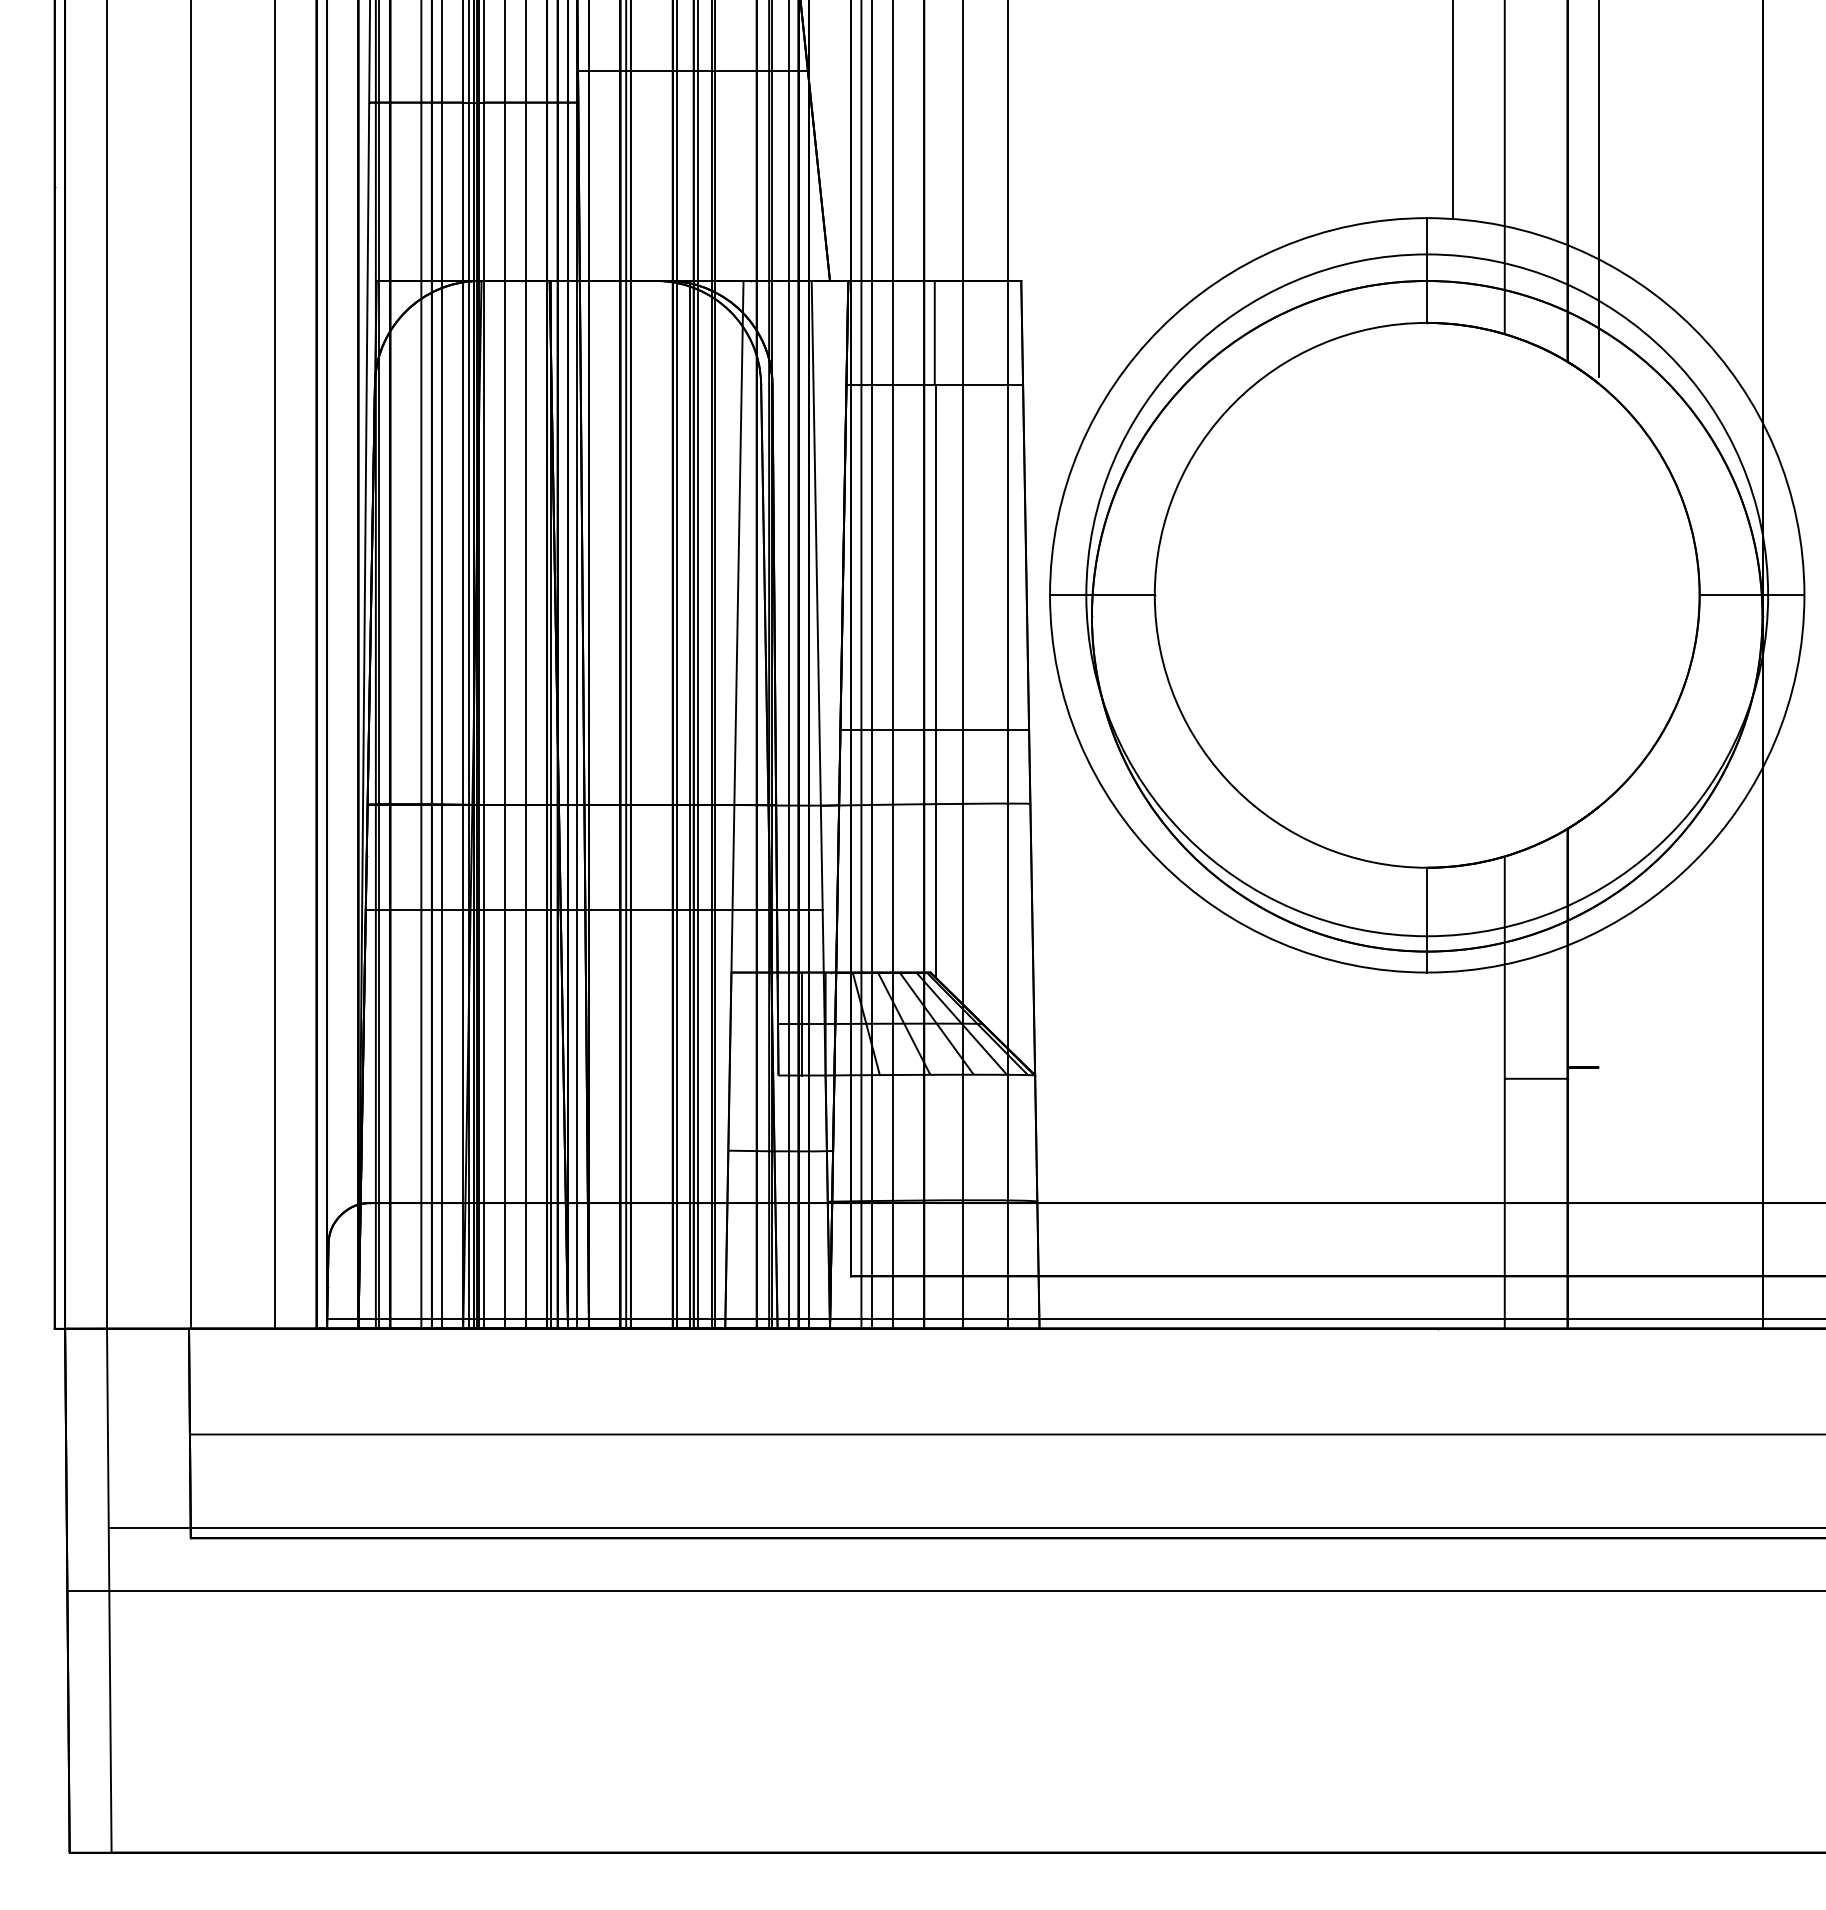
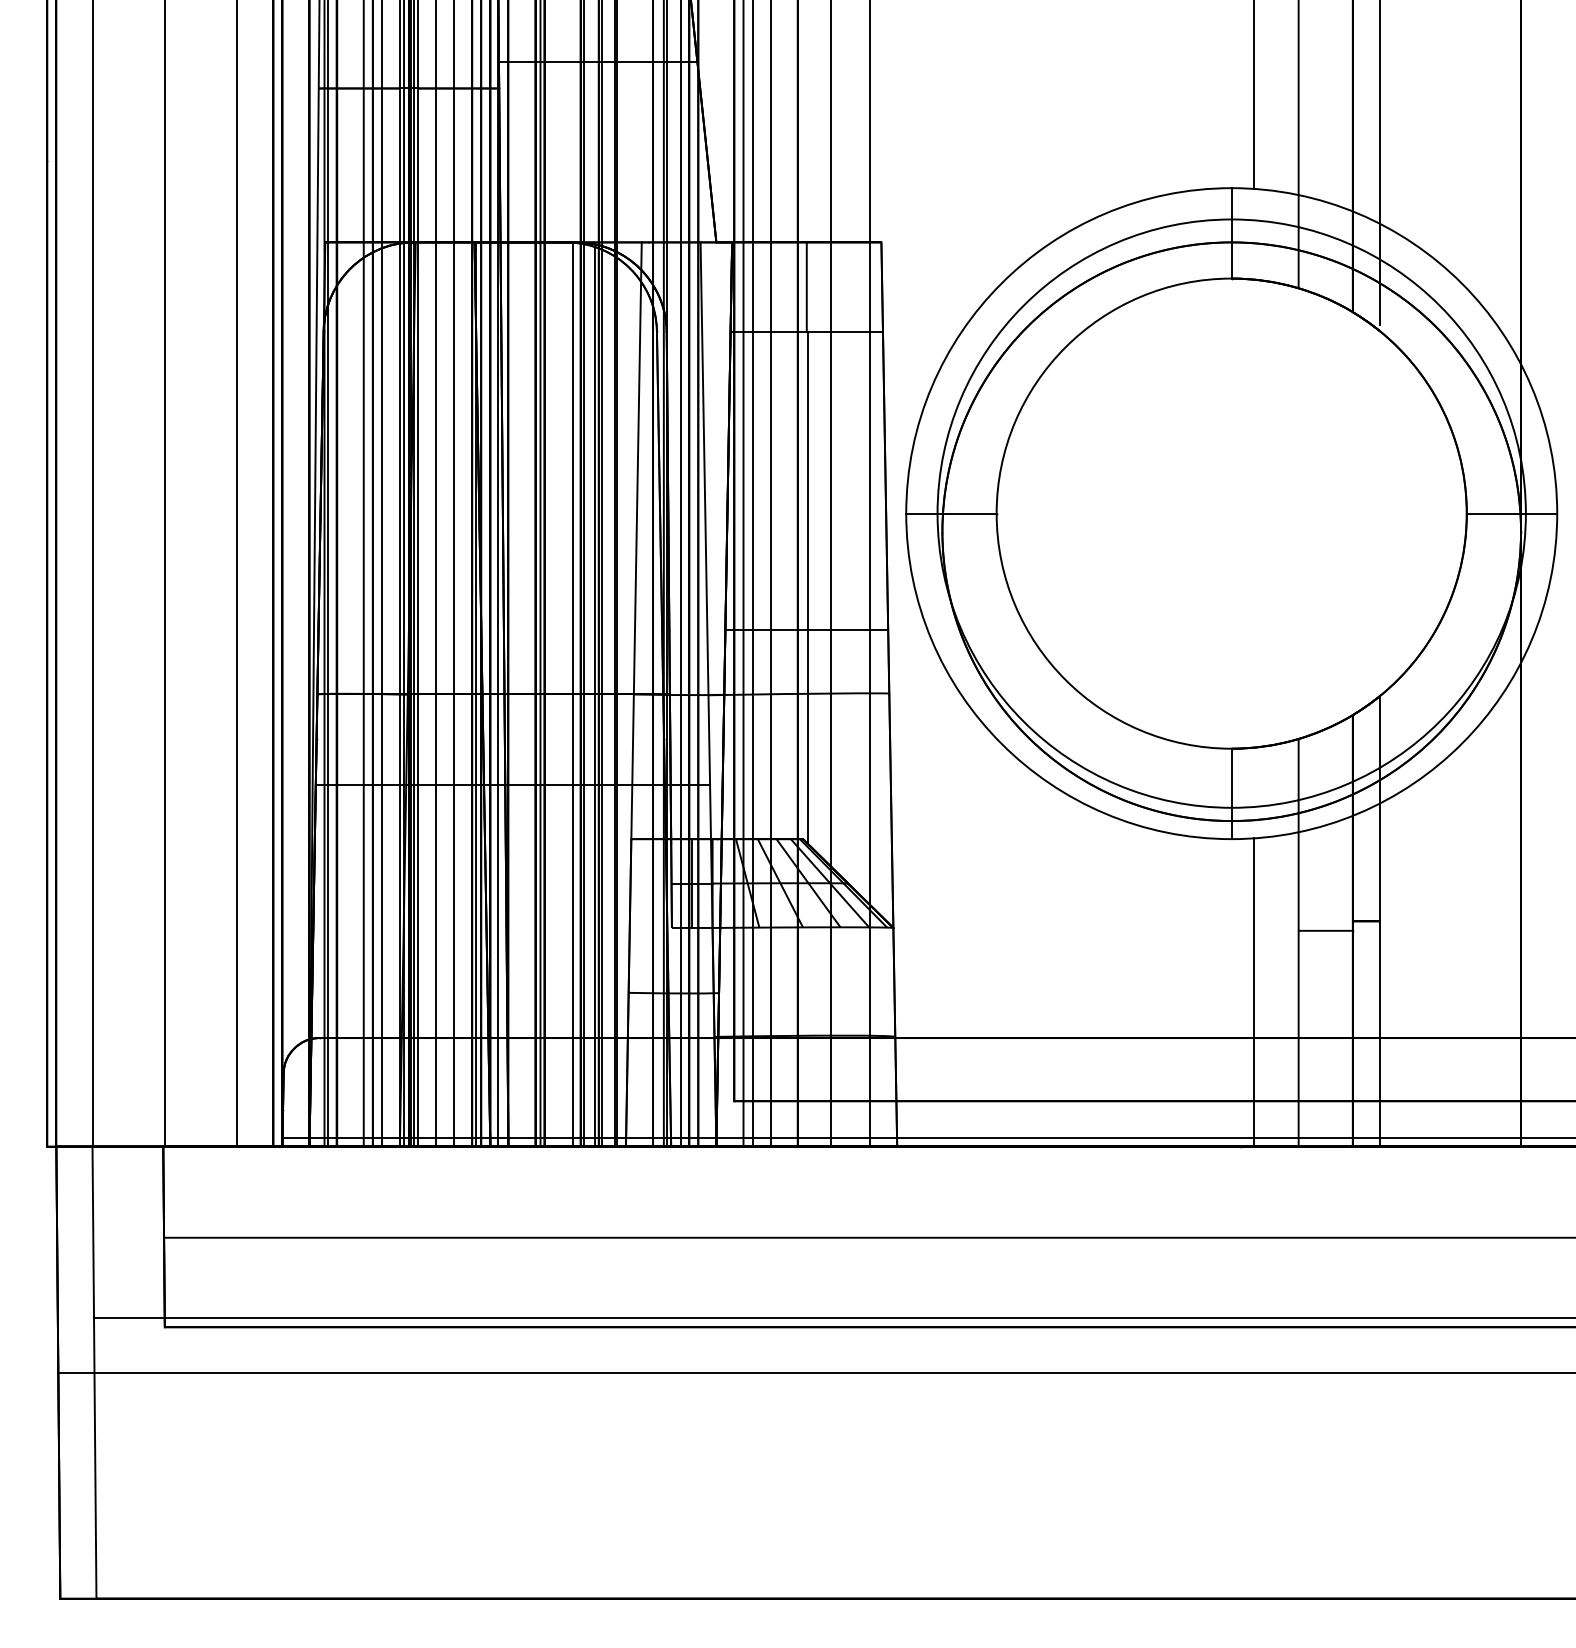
line: (663, 804) -> (572, 694), added
line: (1599, 1067) -> (1380, 921), added
line: (1453, 1149) -> (1254, 991), added

